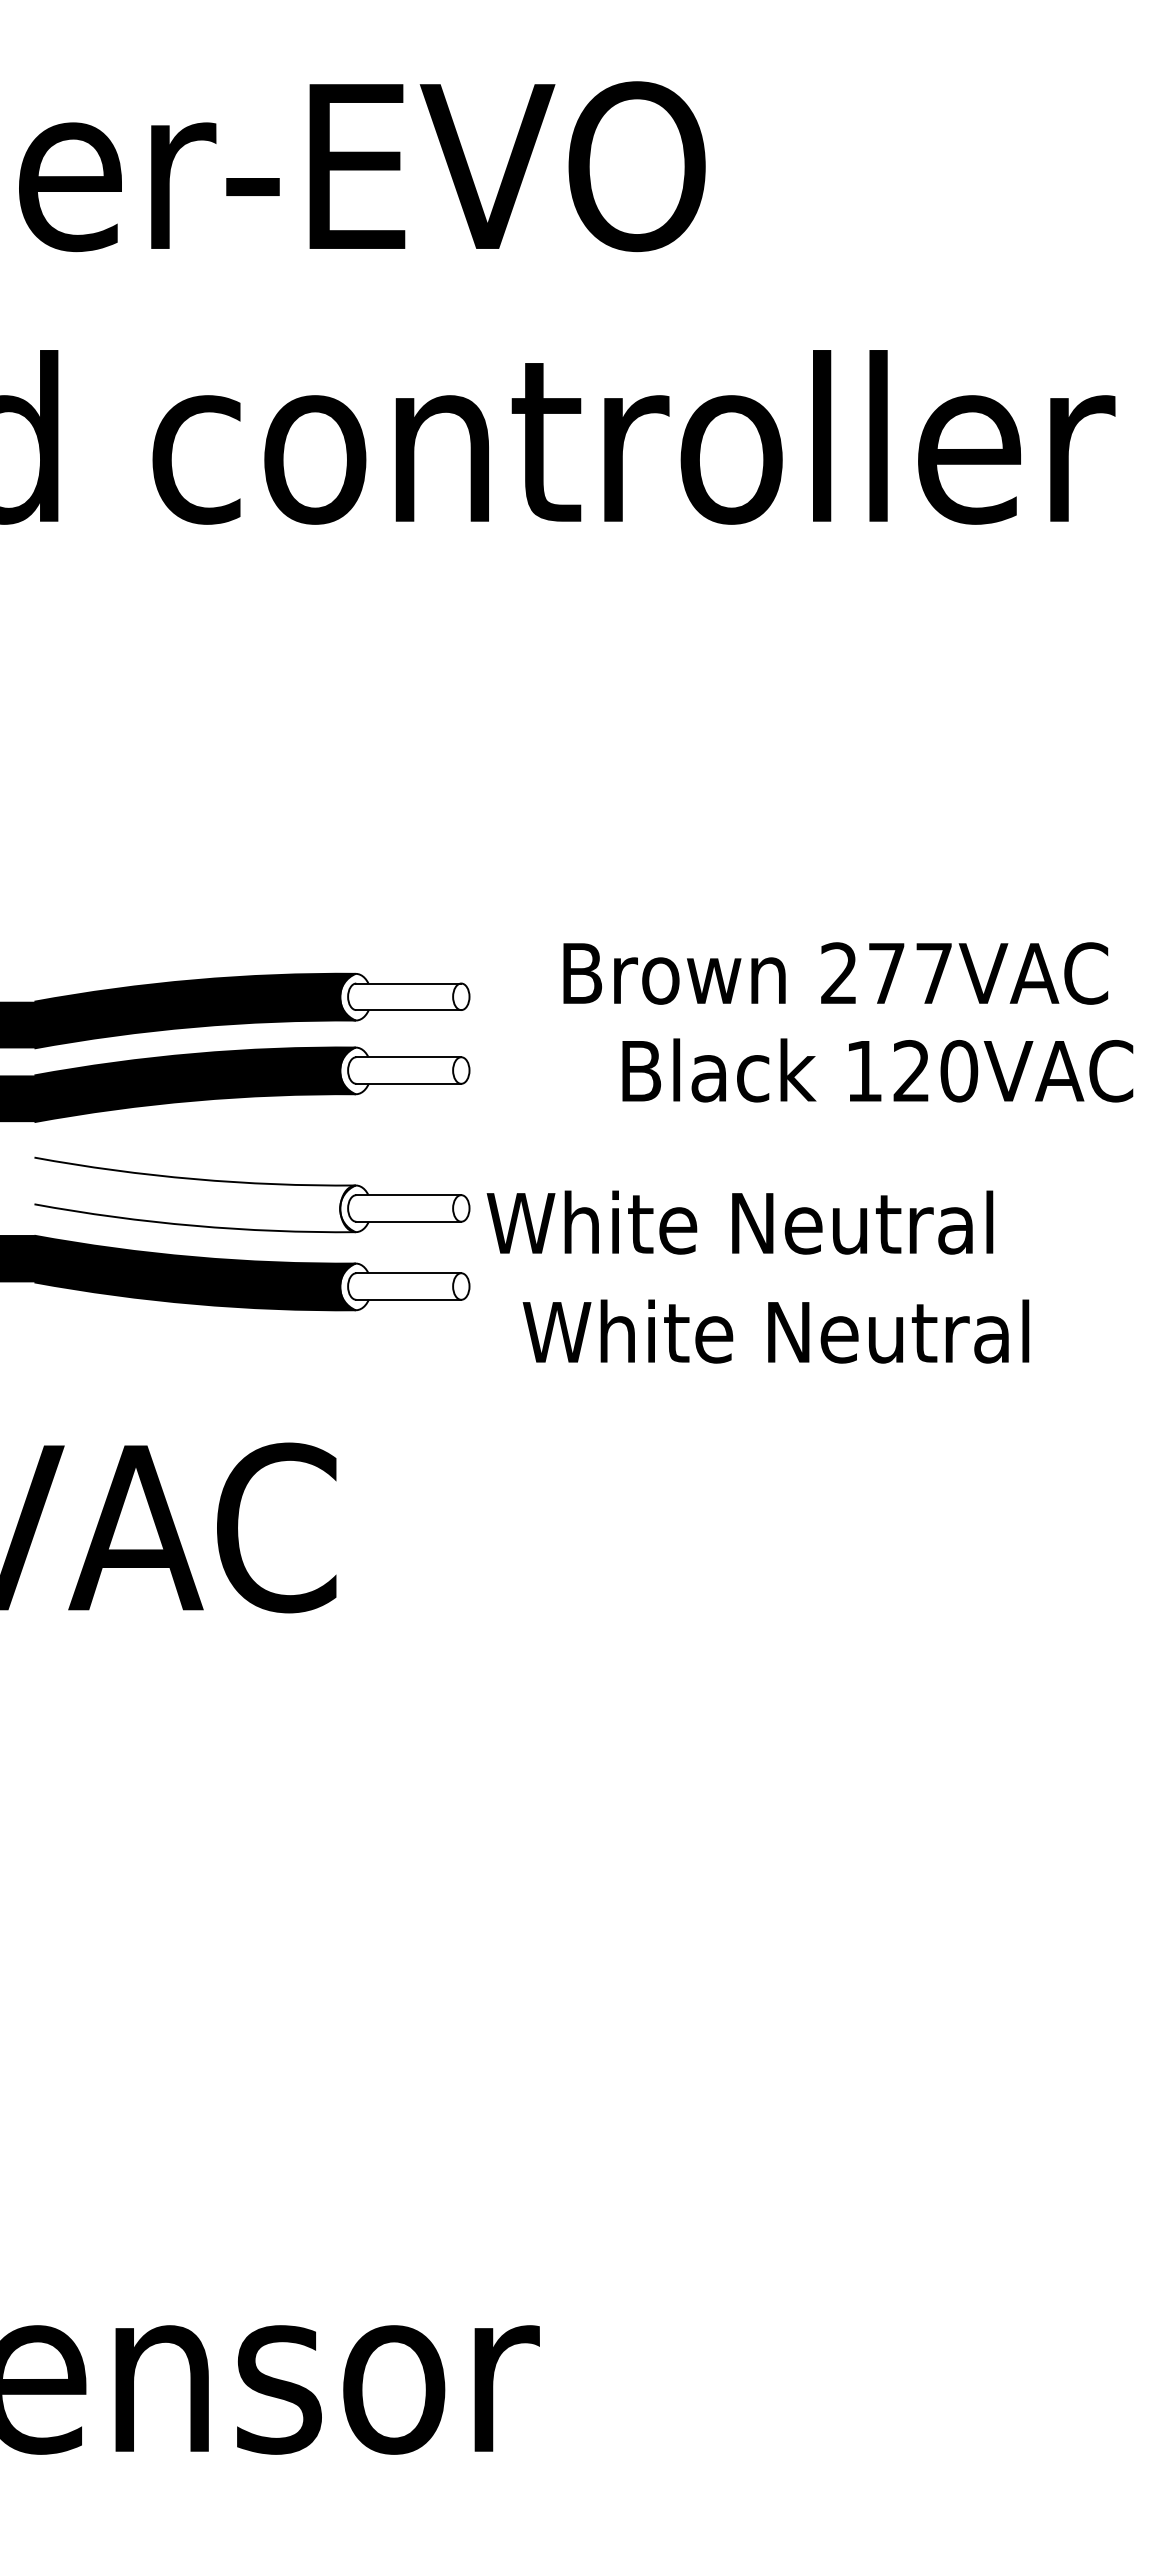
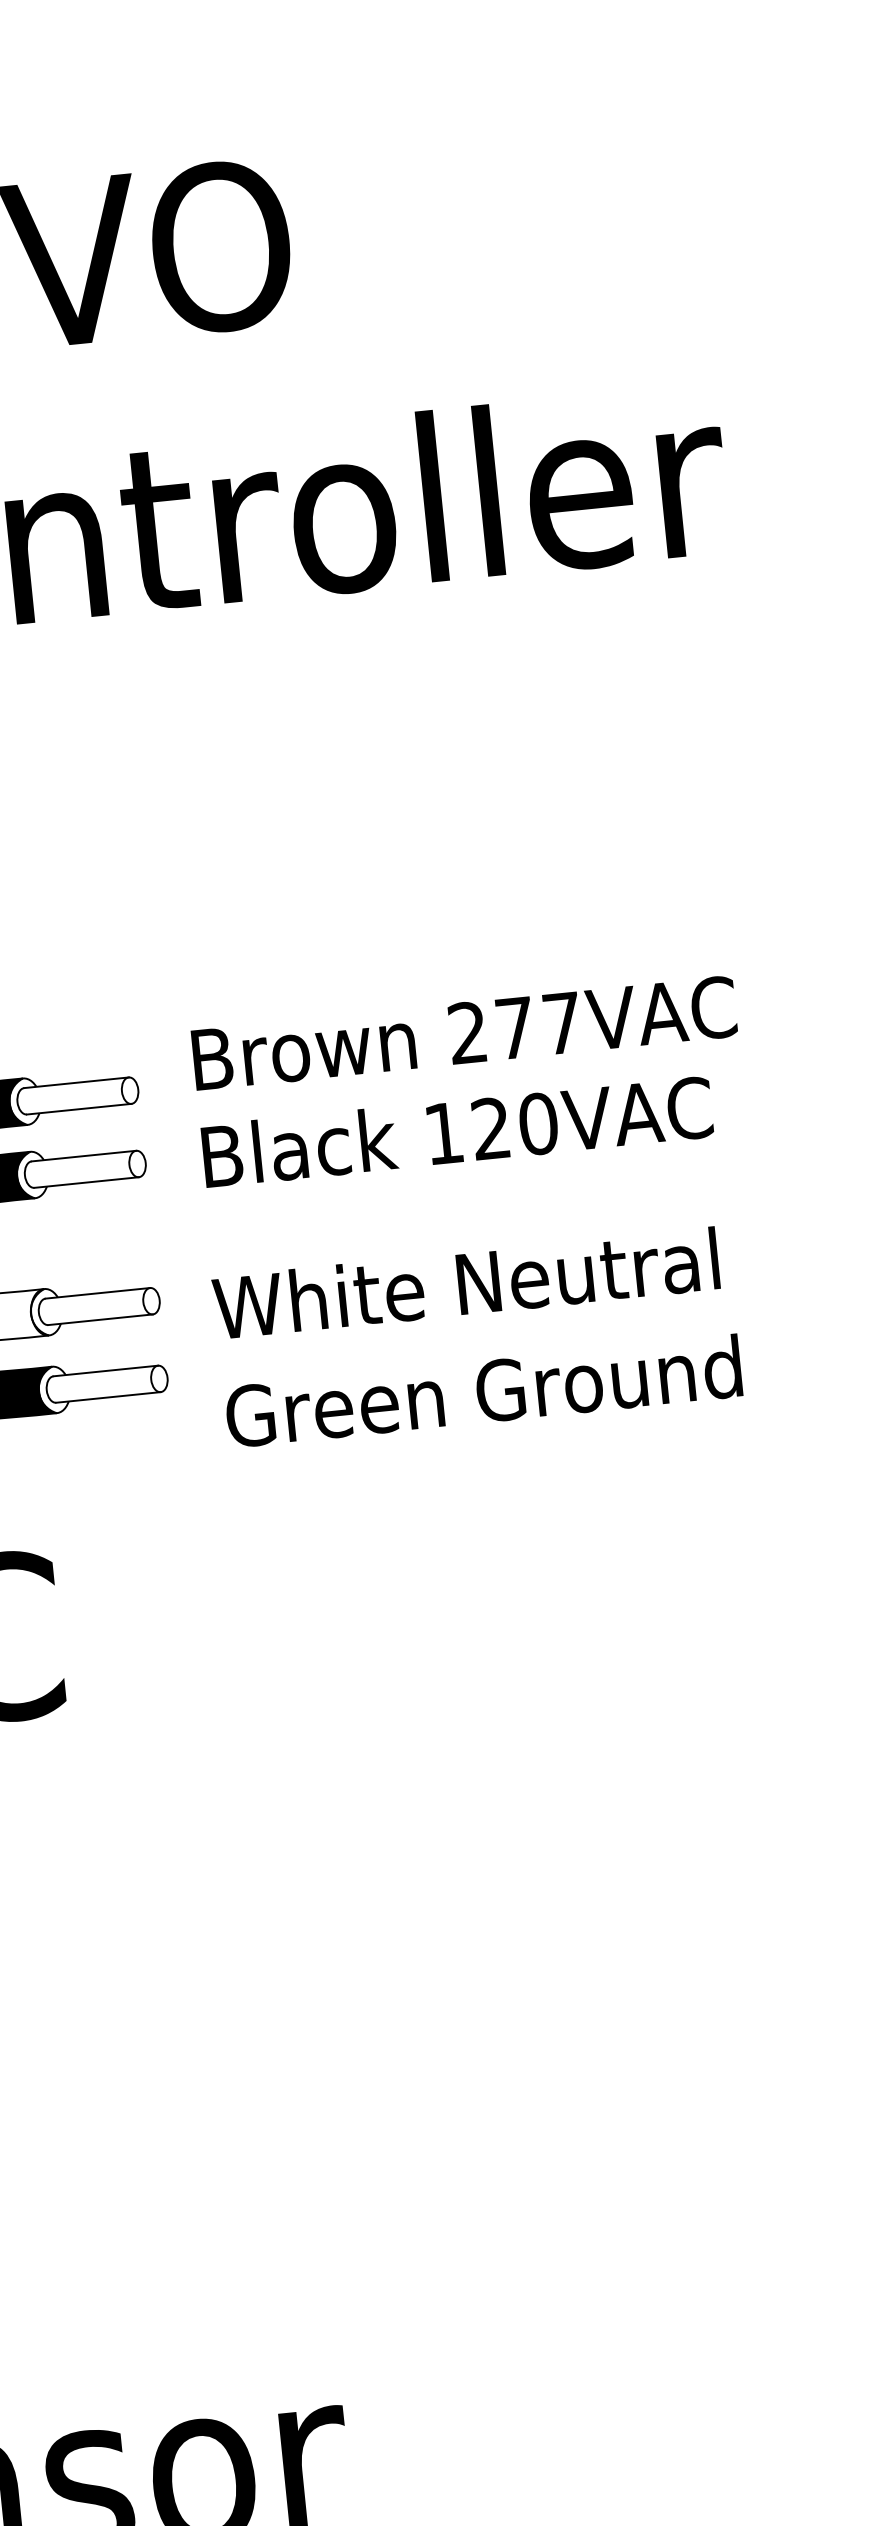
text: (835, 973) -> (464, 1033), moved
text: (877, 1070) -> (457, 1131), moved
text: (739, 1222) -> (465, 1283), moved
text: (781, 1331) -> (482, 1391), White Neutral -> Green Ground

